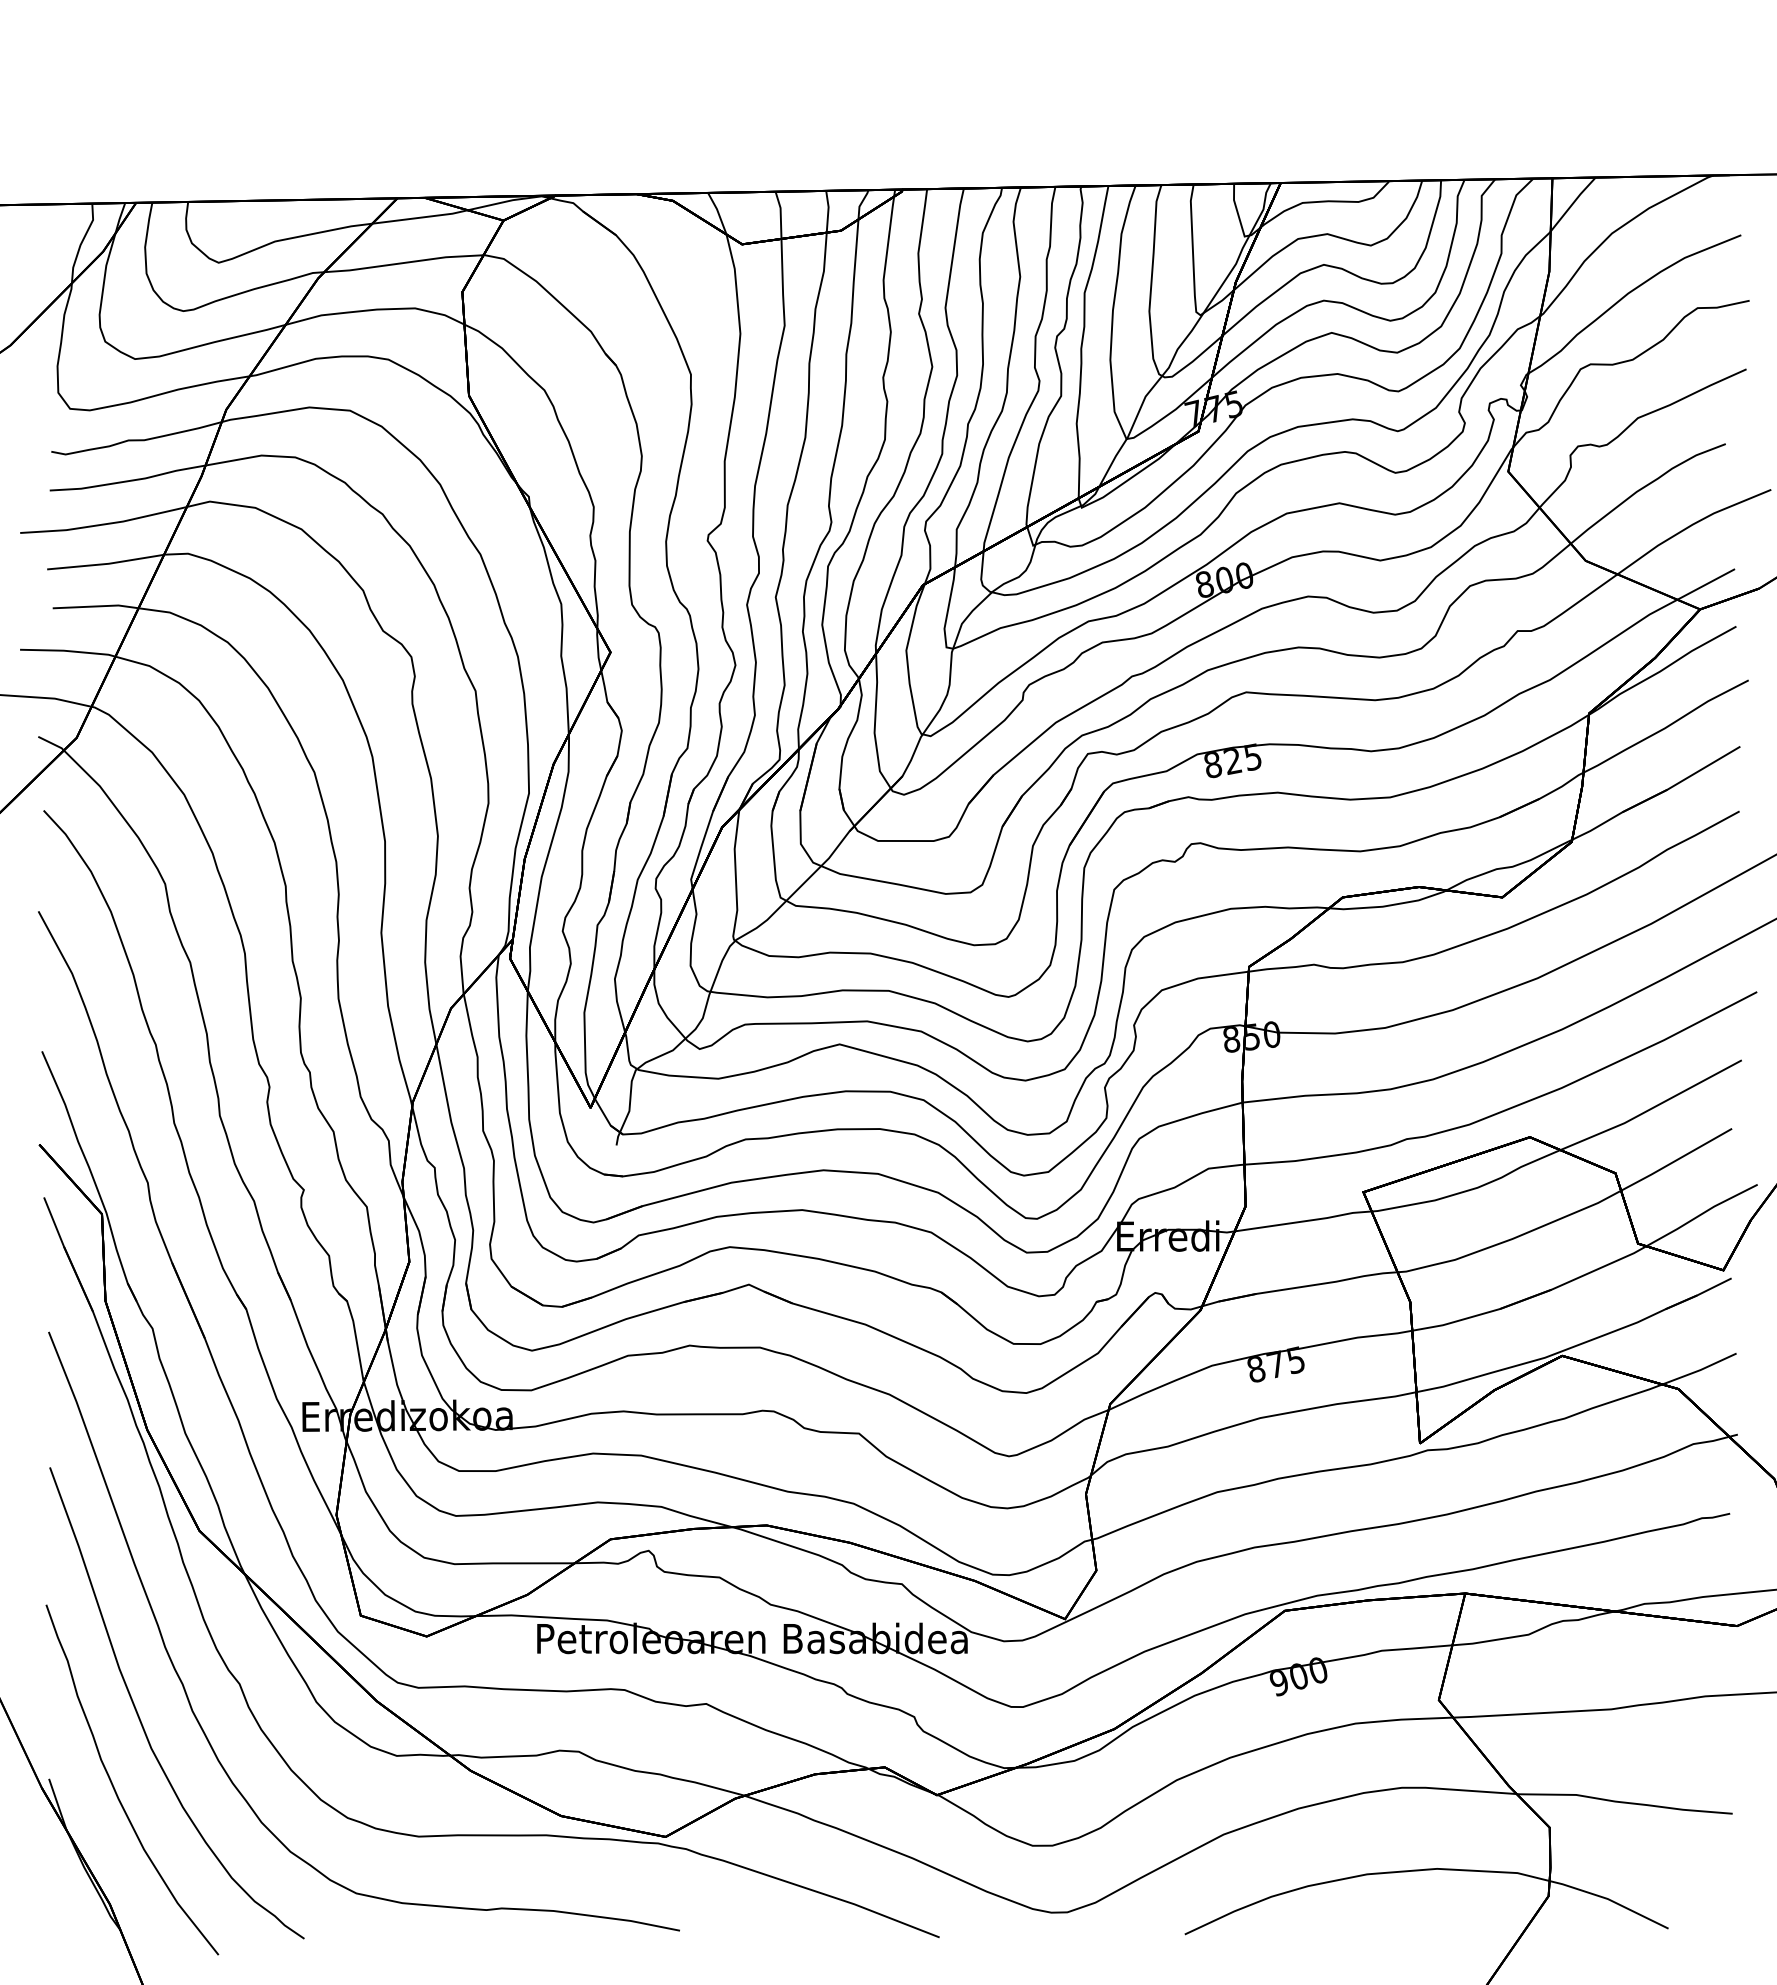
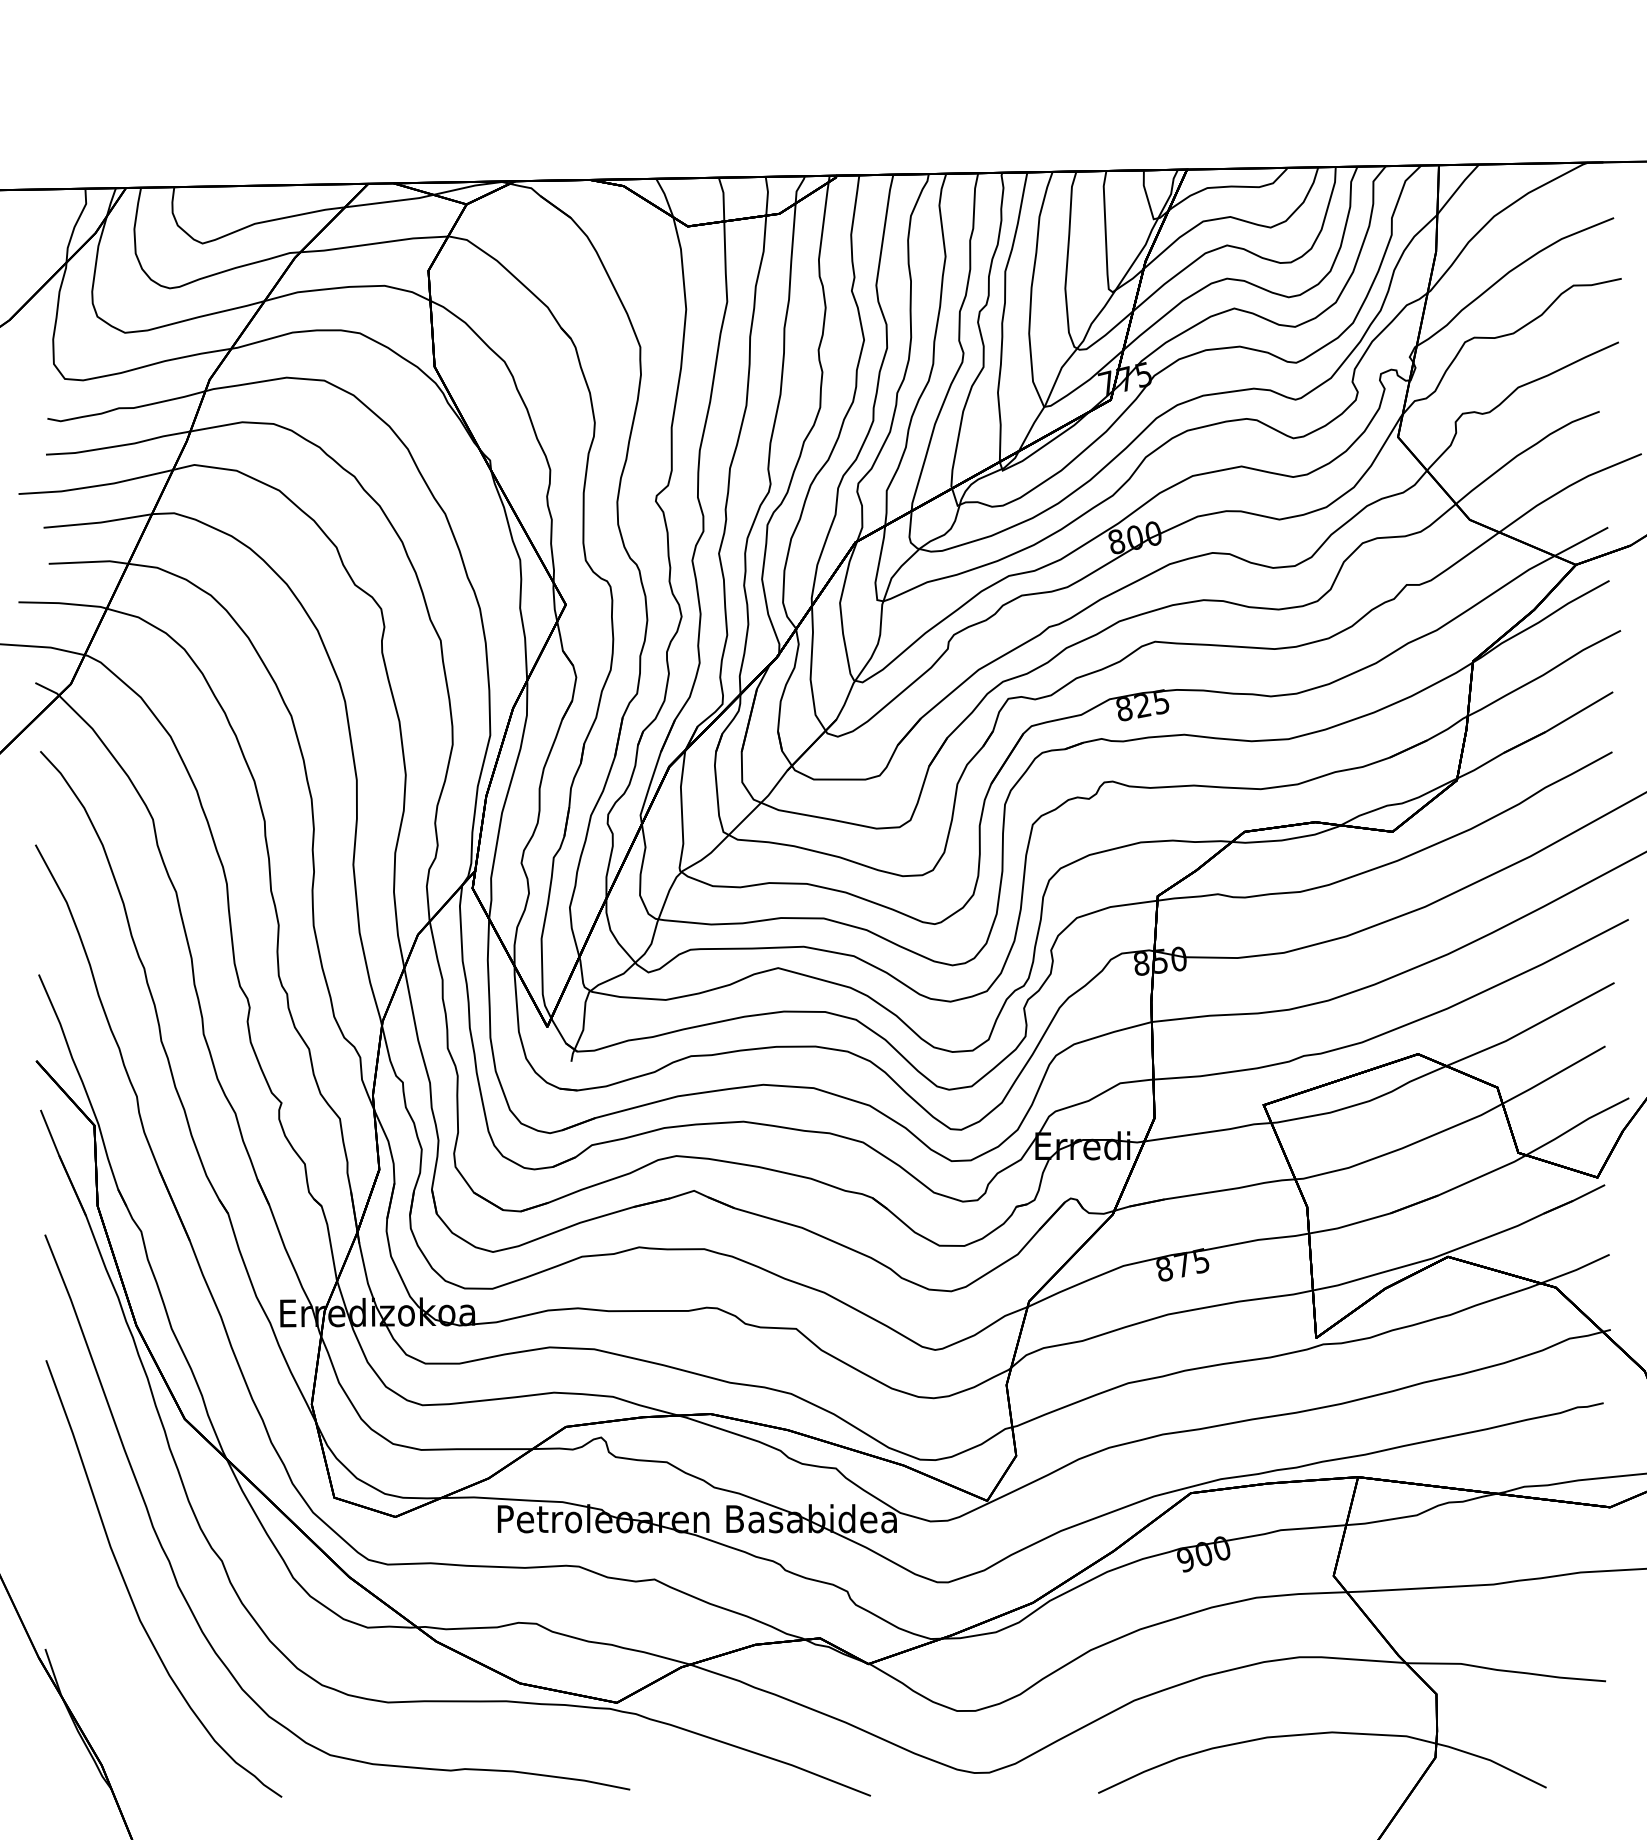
curve: (114, 1786) -> (106, 1656), removed

